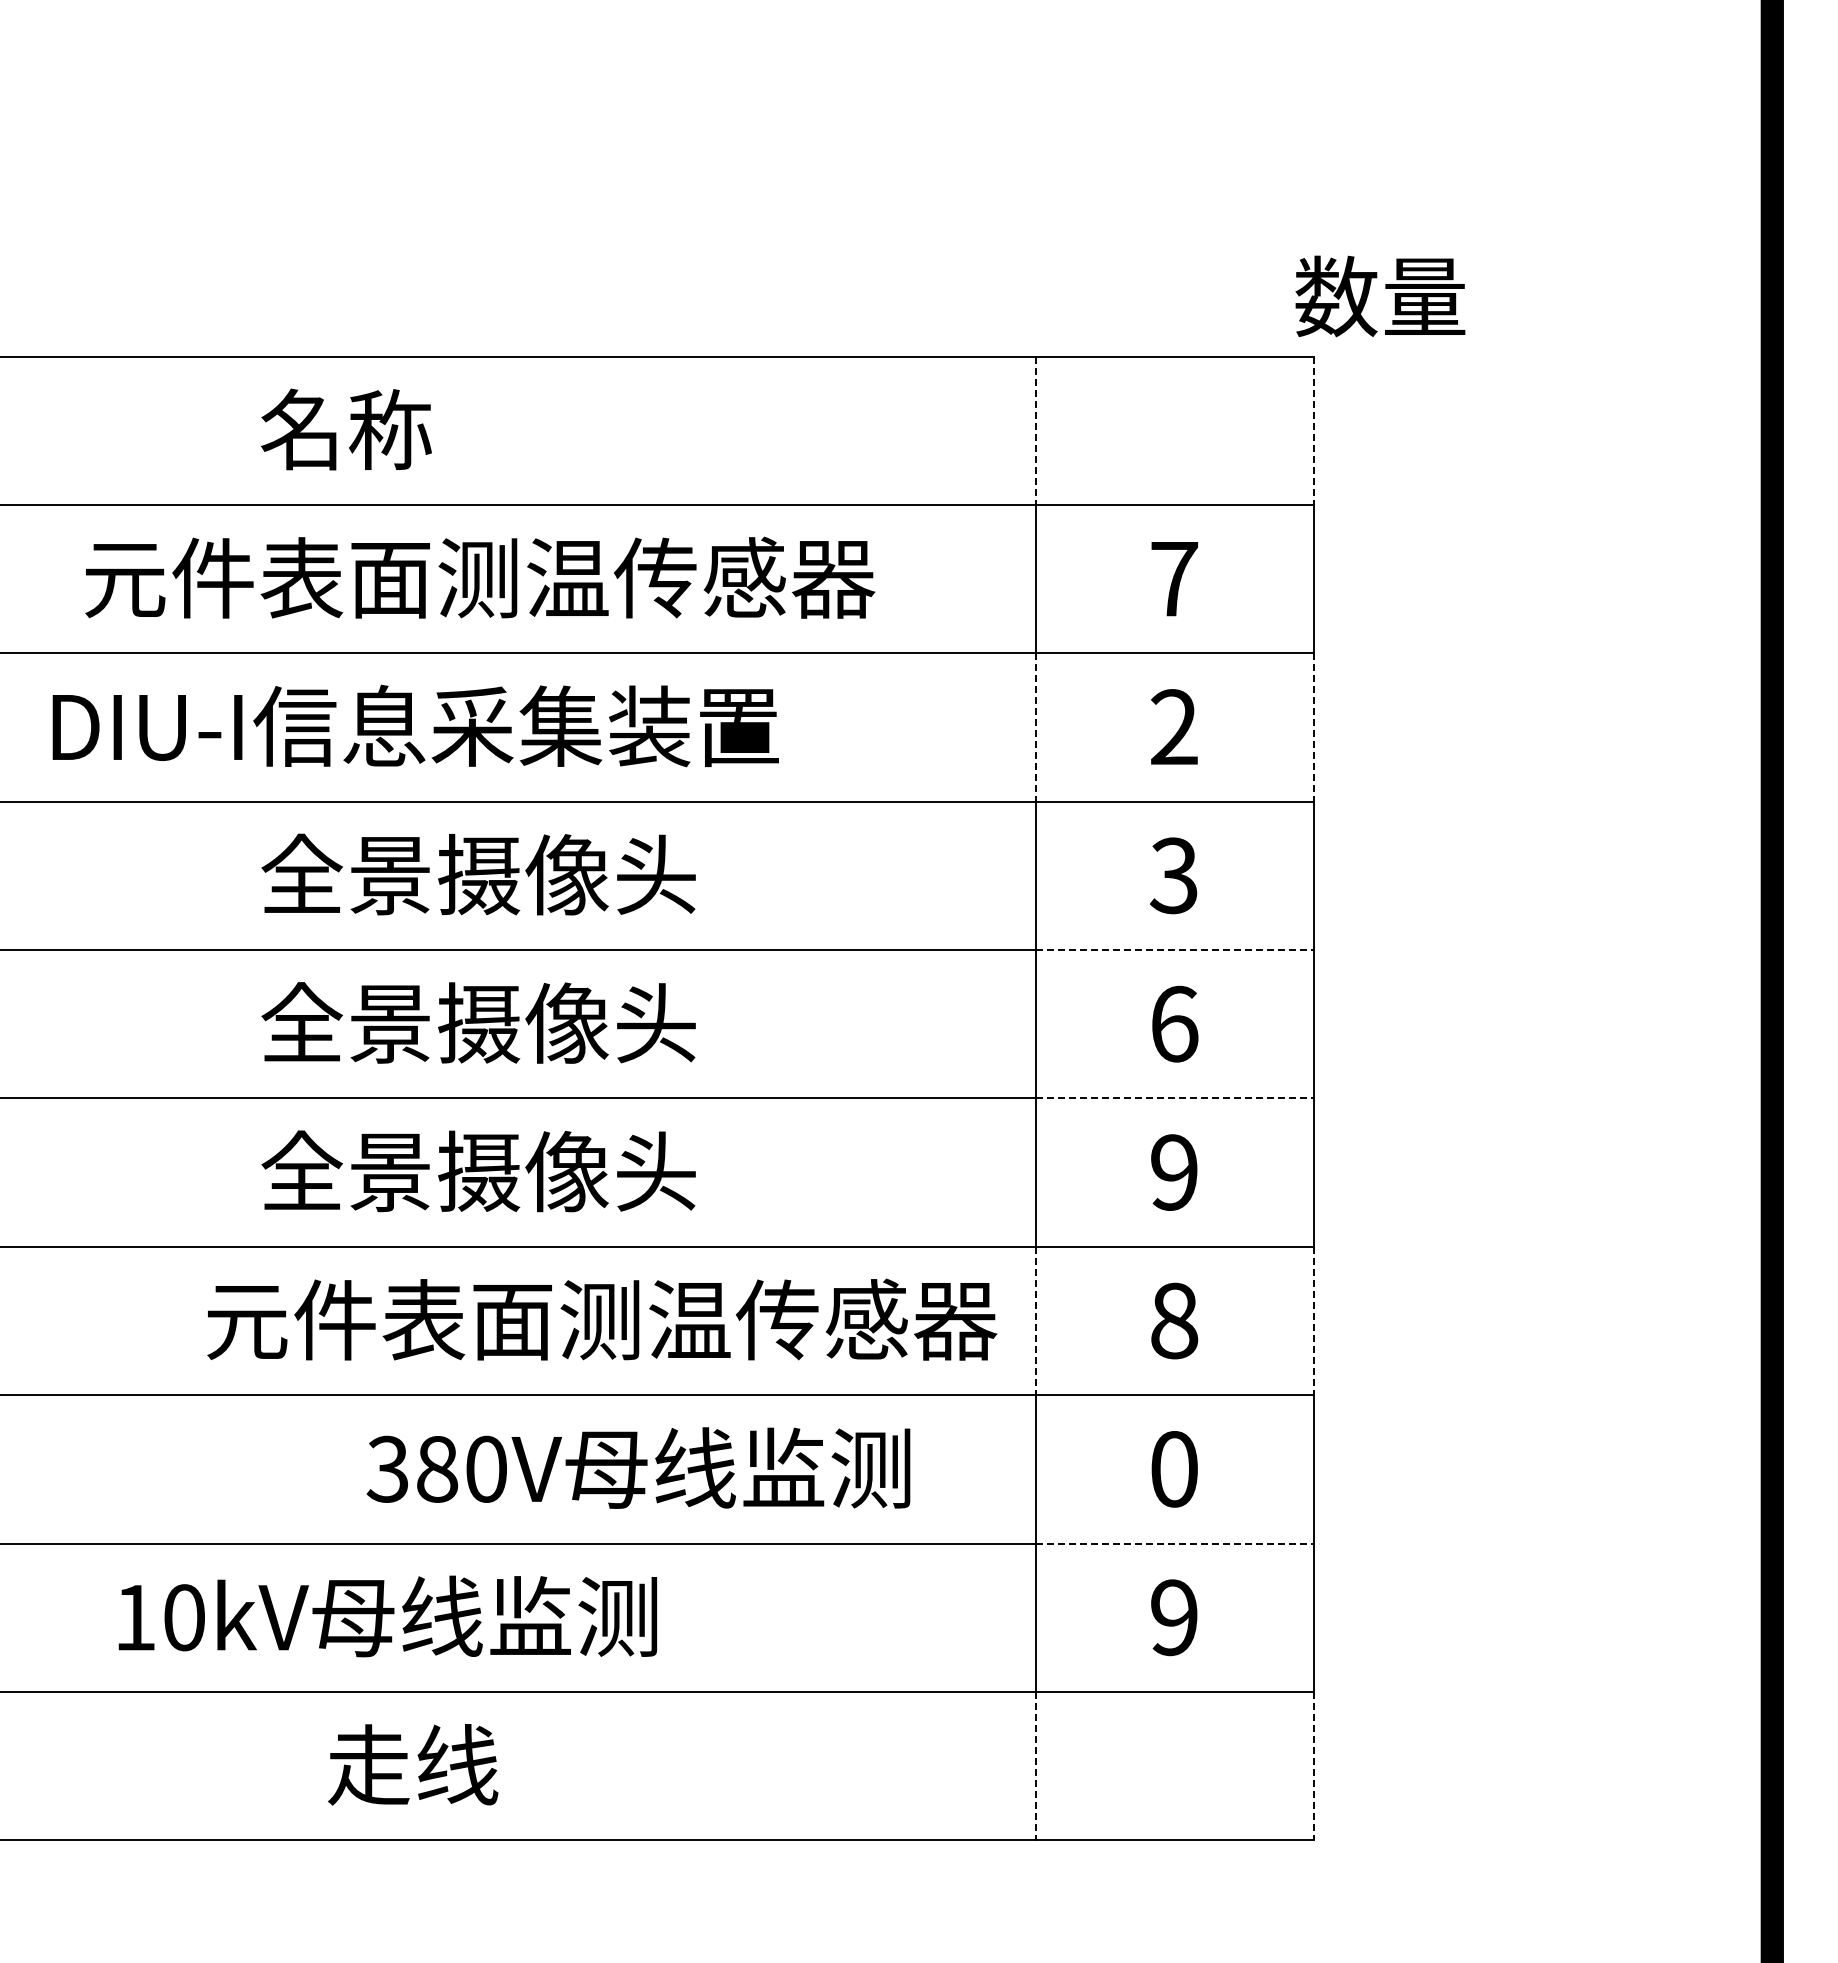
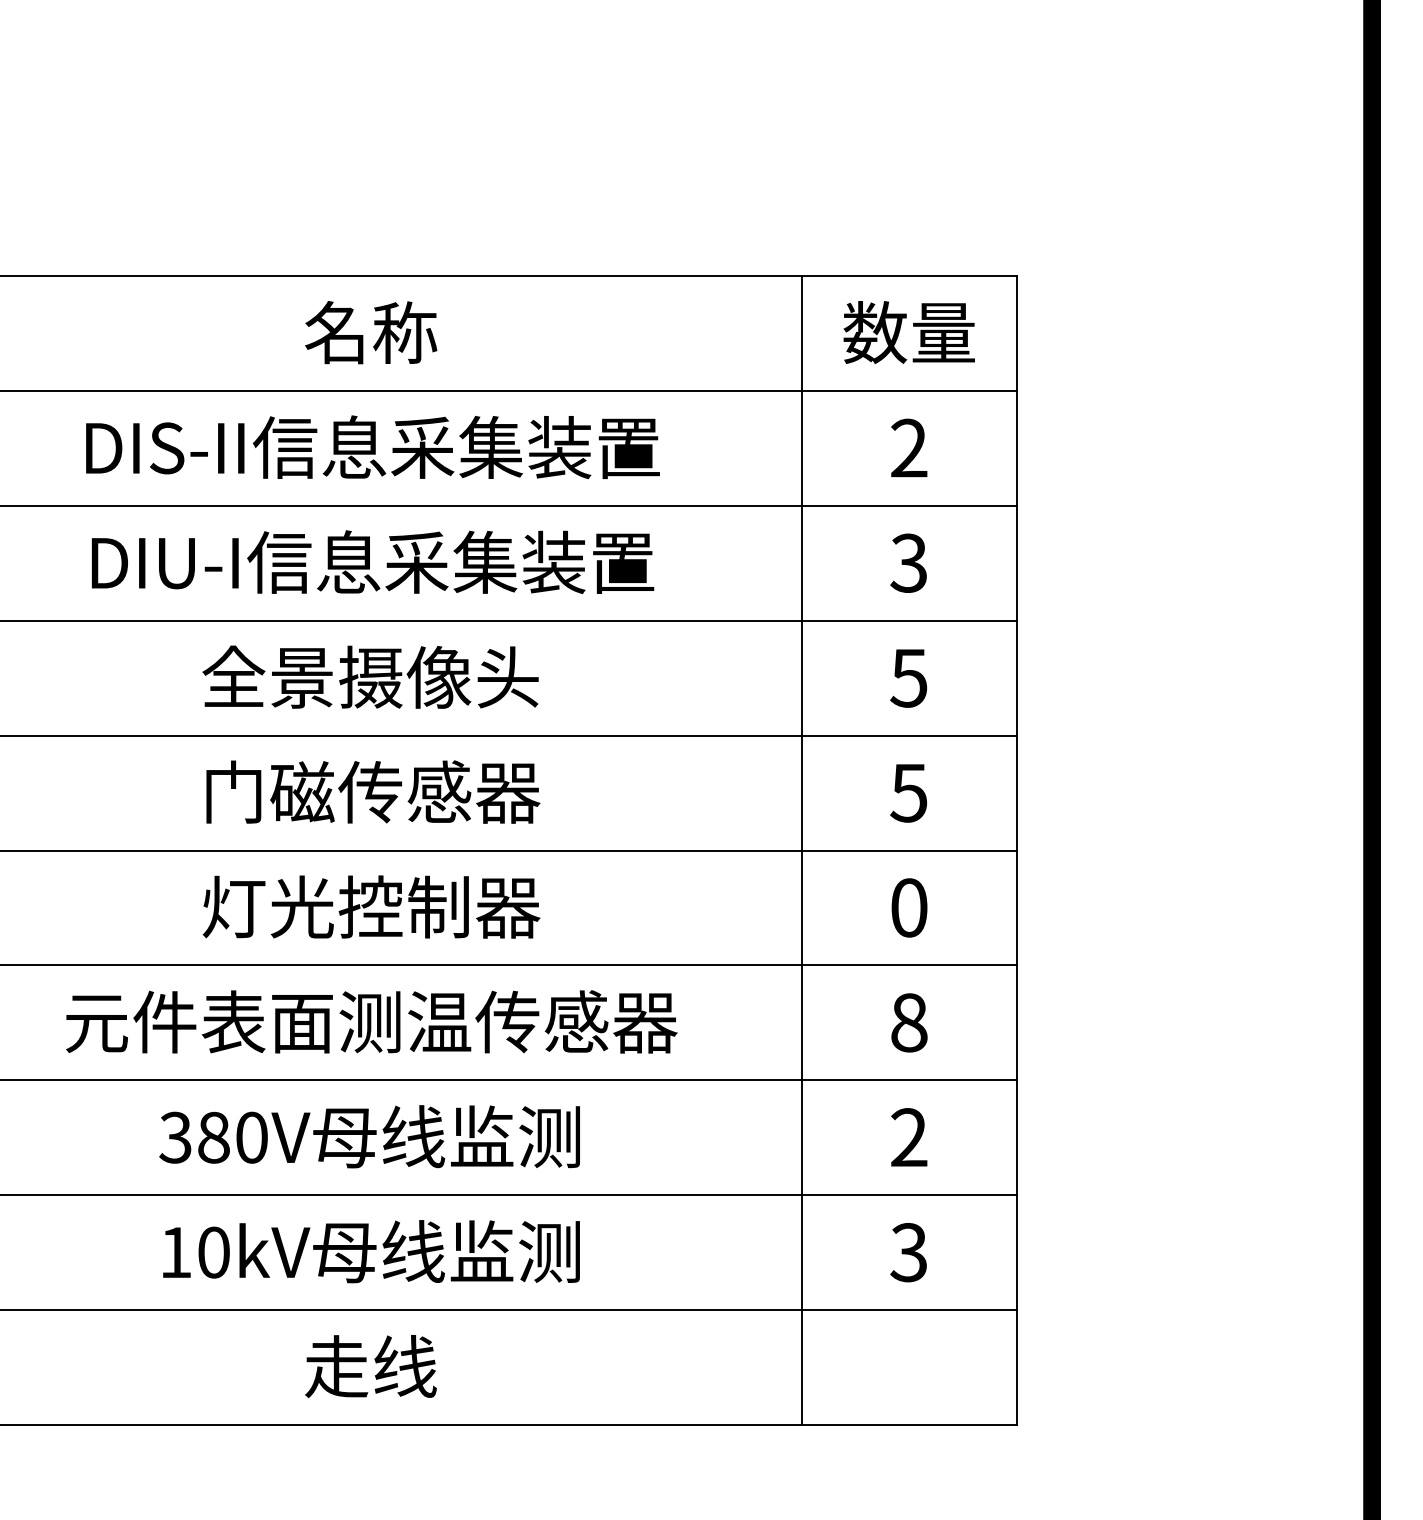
text: (1380, 296) -> (909, 332), moved
text: (346, 429) -> (371, 332), moved
line: (1035, 431) -> (801, 334), dashed -> solid
line: (1313, 431) -> (1016, 334), dashed -> solid
text: (480, 577) -> (371, 447), 元件表面测温传感器 -> DIS-II信息采集装置
text: (1174, 578) -> (909, 447), 7 -> 2
text: (415, 725) -> (372, 561), moved
line: (1035, 727) -> (801, 563), dashed -> solid
text: (1173, 727) -> (908, 563), 2 -> 3
line: (1313, 727) -> (1016, 563), dashed -> solid
text: (1173, 875) -> (908, 677), 3 -> 5
line: (1175, 950) -> (910, 735), dashed -> solid
text: (479, 1022) -> (371, 791), 全景摄像头 -> 门磁传感器
text: (1173, 1023) -> (908, 792), 6 -> 5
line: (1175, 1098) -> (910, 850), dashed -> solid
text: (479, 1171) -> (371, 907), 全景摄像头 -> 灯光控制器
text: (1174, 1172) -> (909, 907), 9 -> 0
text: (602, 1319) -> (371, 1021), moved
line: (1035, 1321) -> (801, 1023), dashed -> solid
line: (1313, 1321) -> (1016, 1023), dashed -> solid
text: (638, 1467) -> (369, 1136), moved
text: (1174, 1469) -> (909, 1137), 0 -> 2
line: (1175, 1543) -> (910, 1195), dashed -> solid
text: (387, 1616) -> (371, 1251), moved
text: (1173, 1617) -> (908, 1252), 9 -> 3
text: (413, 1764) -> (371, 1366), moved
line: (1035, 1766) -> (801, 1367), dashed -> solid
line: (1313, 1766) -> (1016, 1367), dashed -> solid

